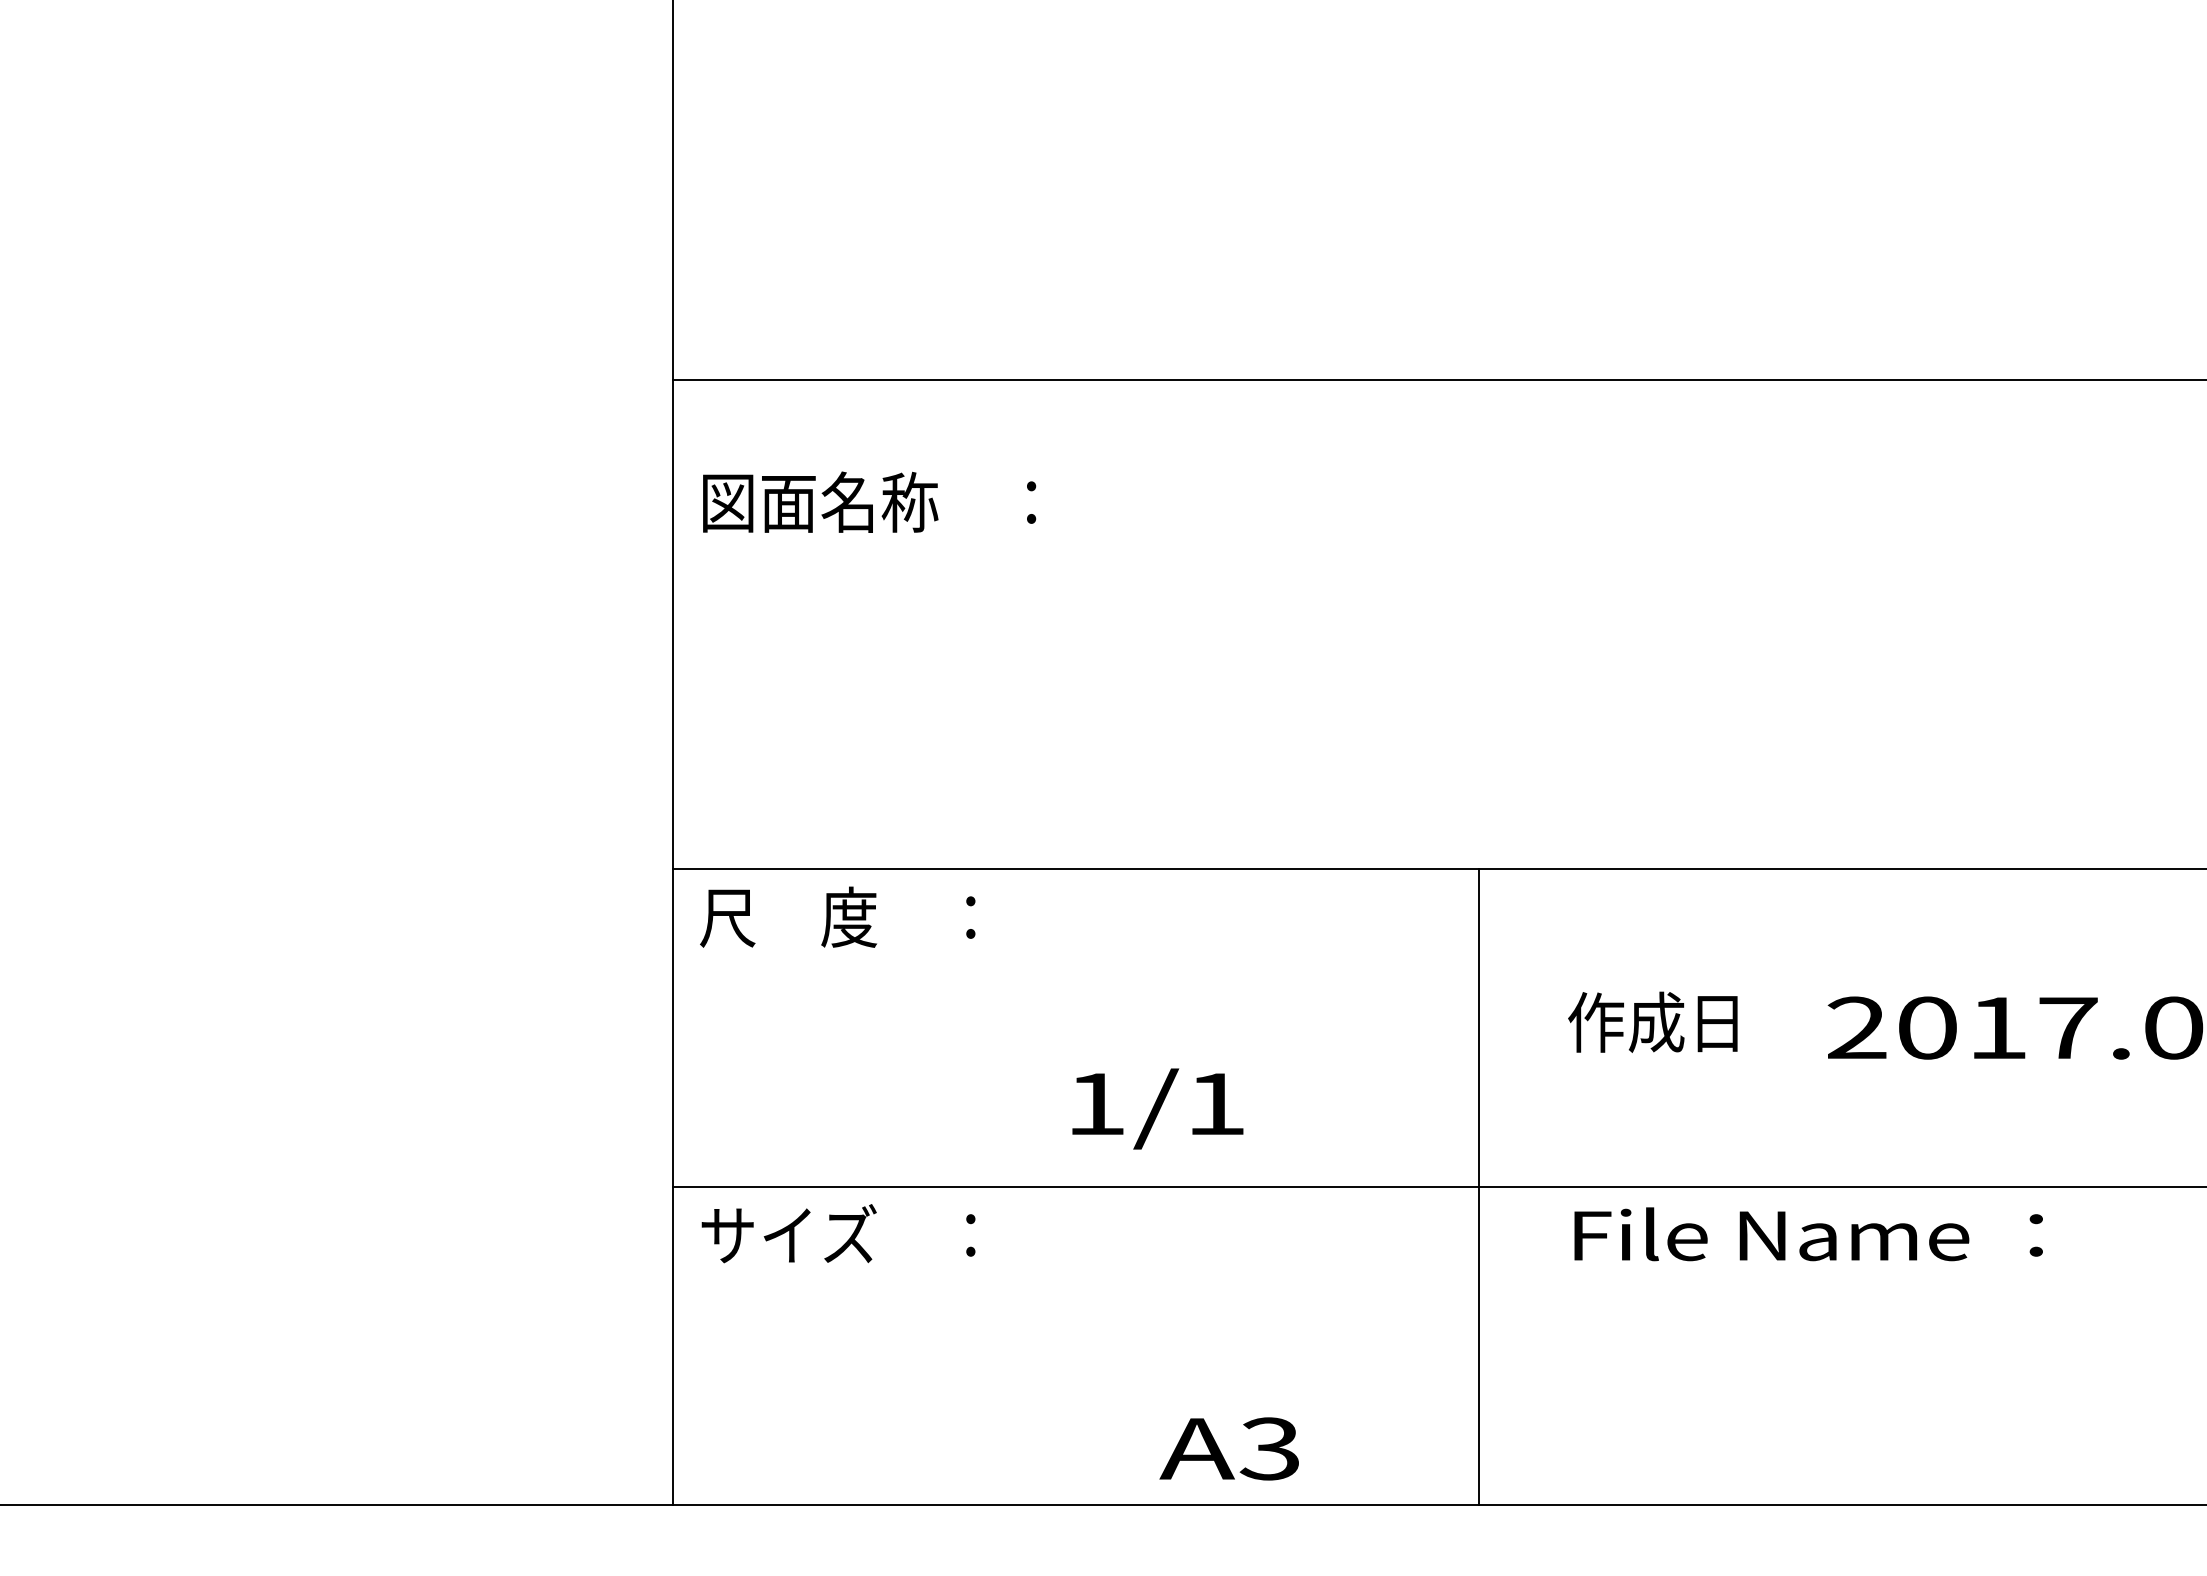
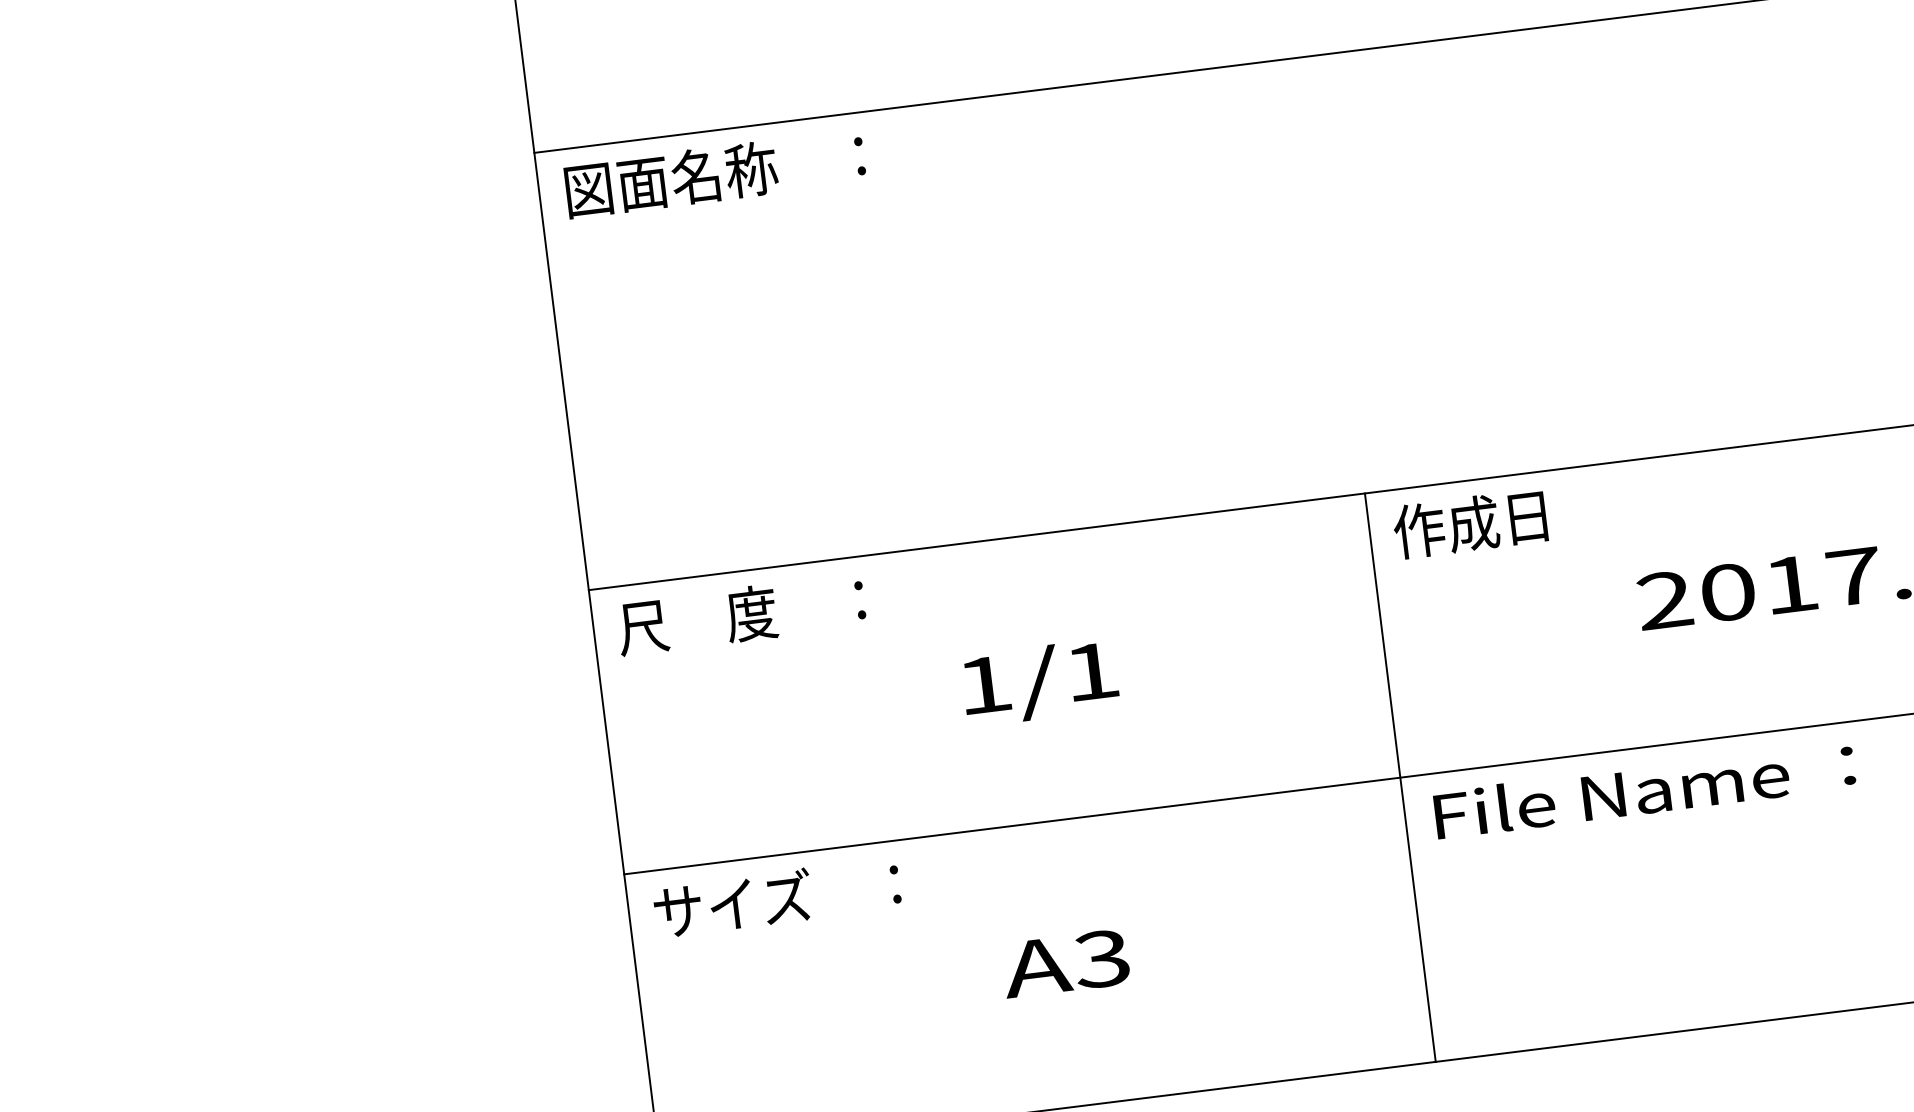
text: (869, 501) -> (715, 173), moved
text: (1652, 1021) -> (1469, 523), moved
text: (1157, 1108) -> (1039, 682), moved
line: (1479, 1186) -> (1400, 777), moved
text: (1228, 1448) -> (1065, 963), moved

